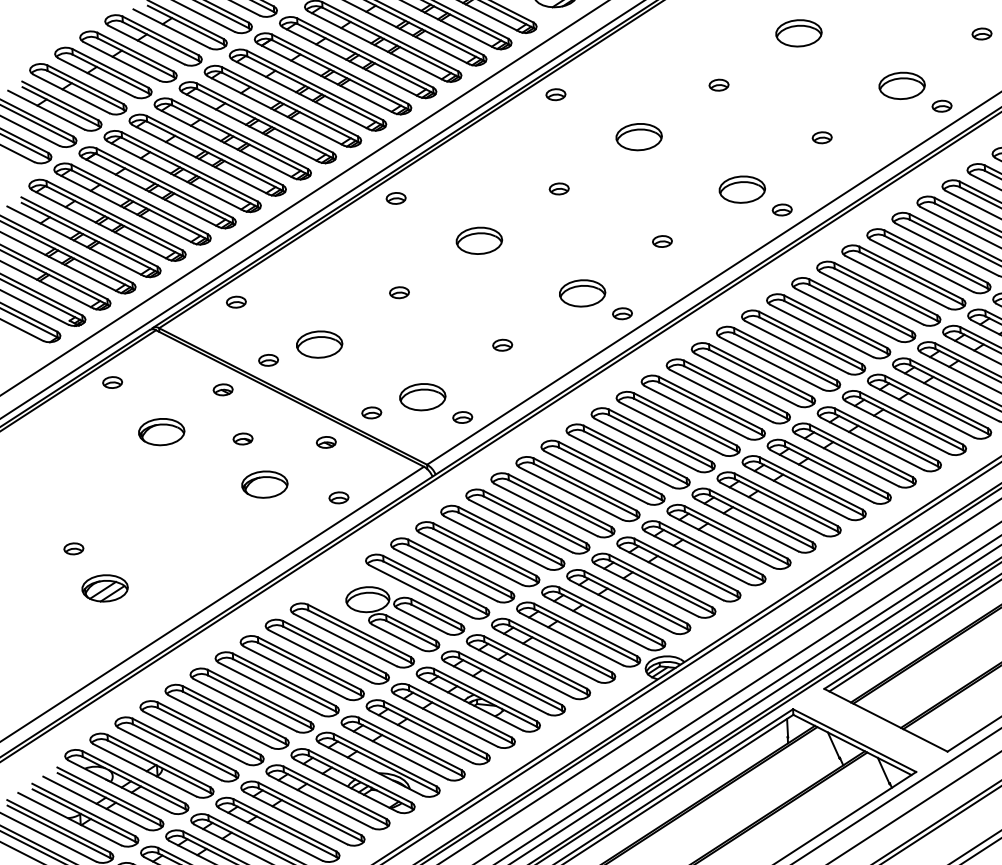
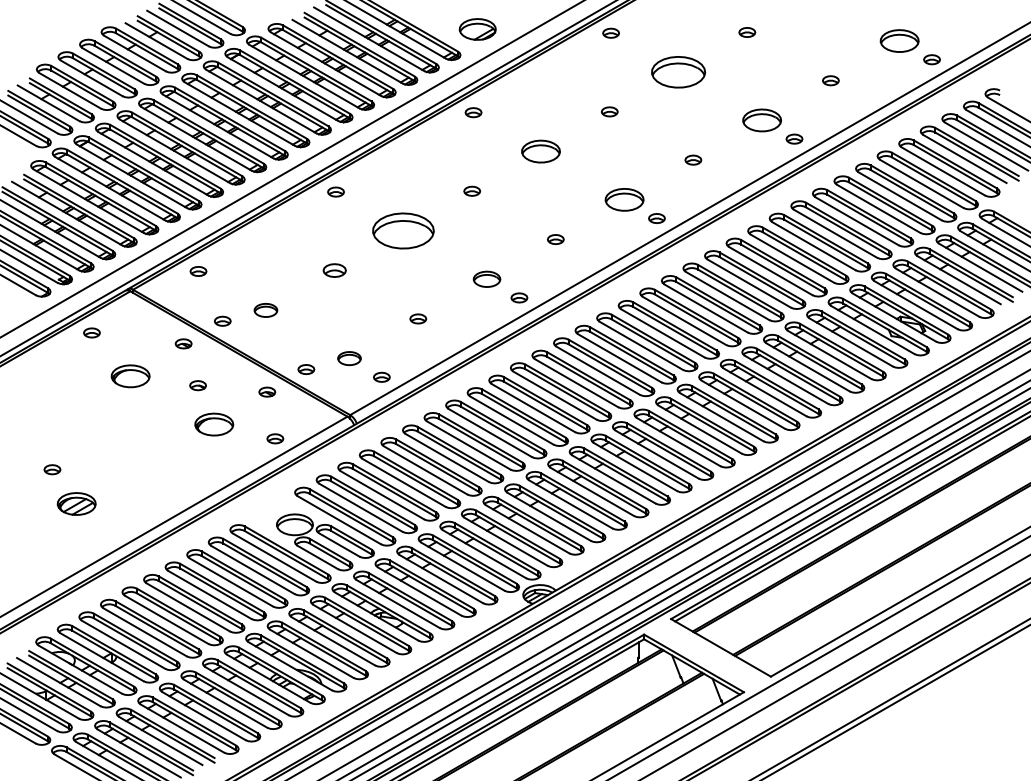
part: (798, 32) -> (678, 71), size x1.4
part: (479, 240) -> (403, 230), size x1.6
part: (399, 292) -> (334, 270), size x1.4
part: (581, 293) -> (486, 279), size x0.7
part: (319, 344) -> (265, 310), size x0.6
part: (422, 396) -> (349, 358), size x0.6

